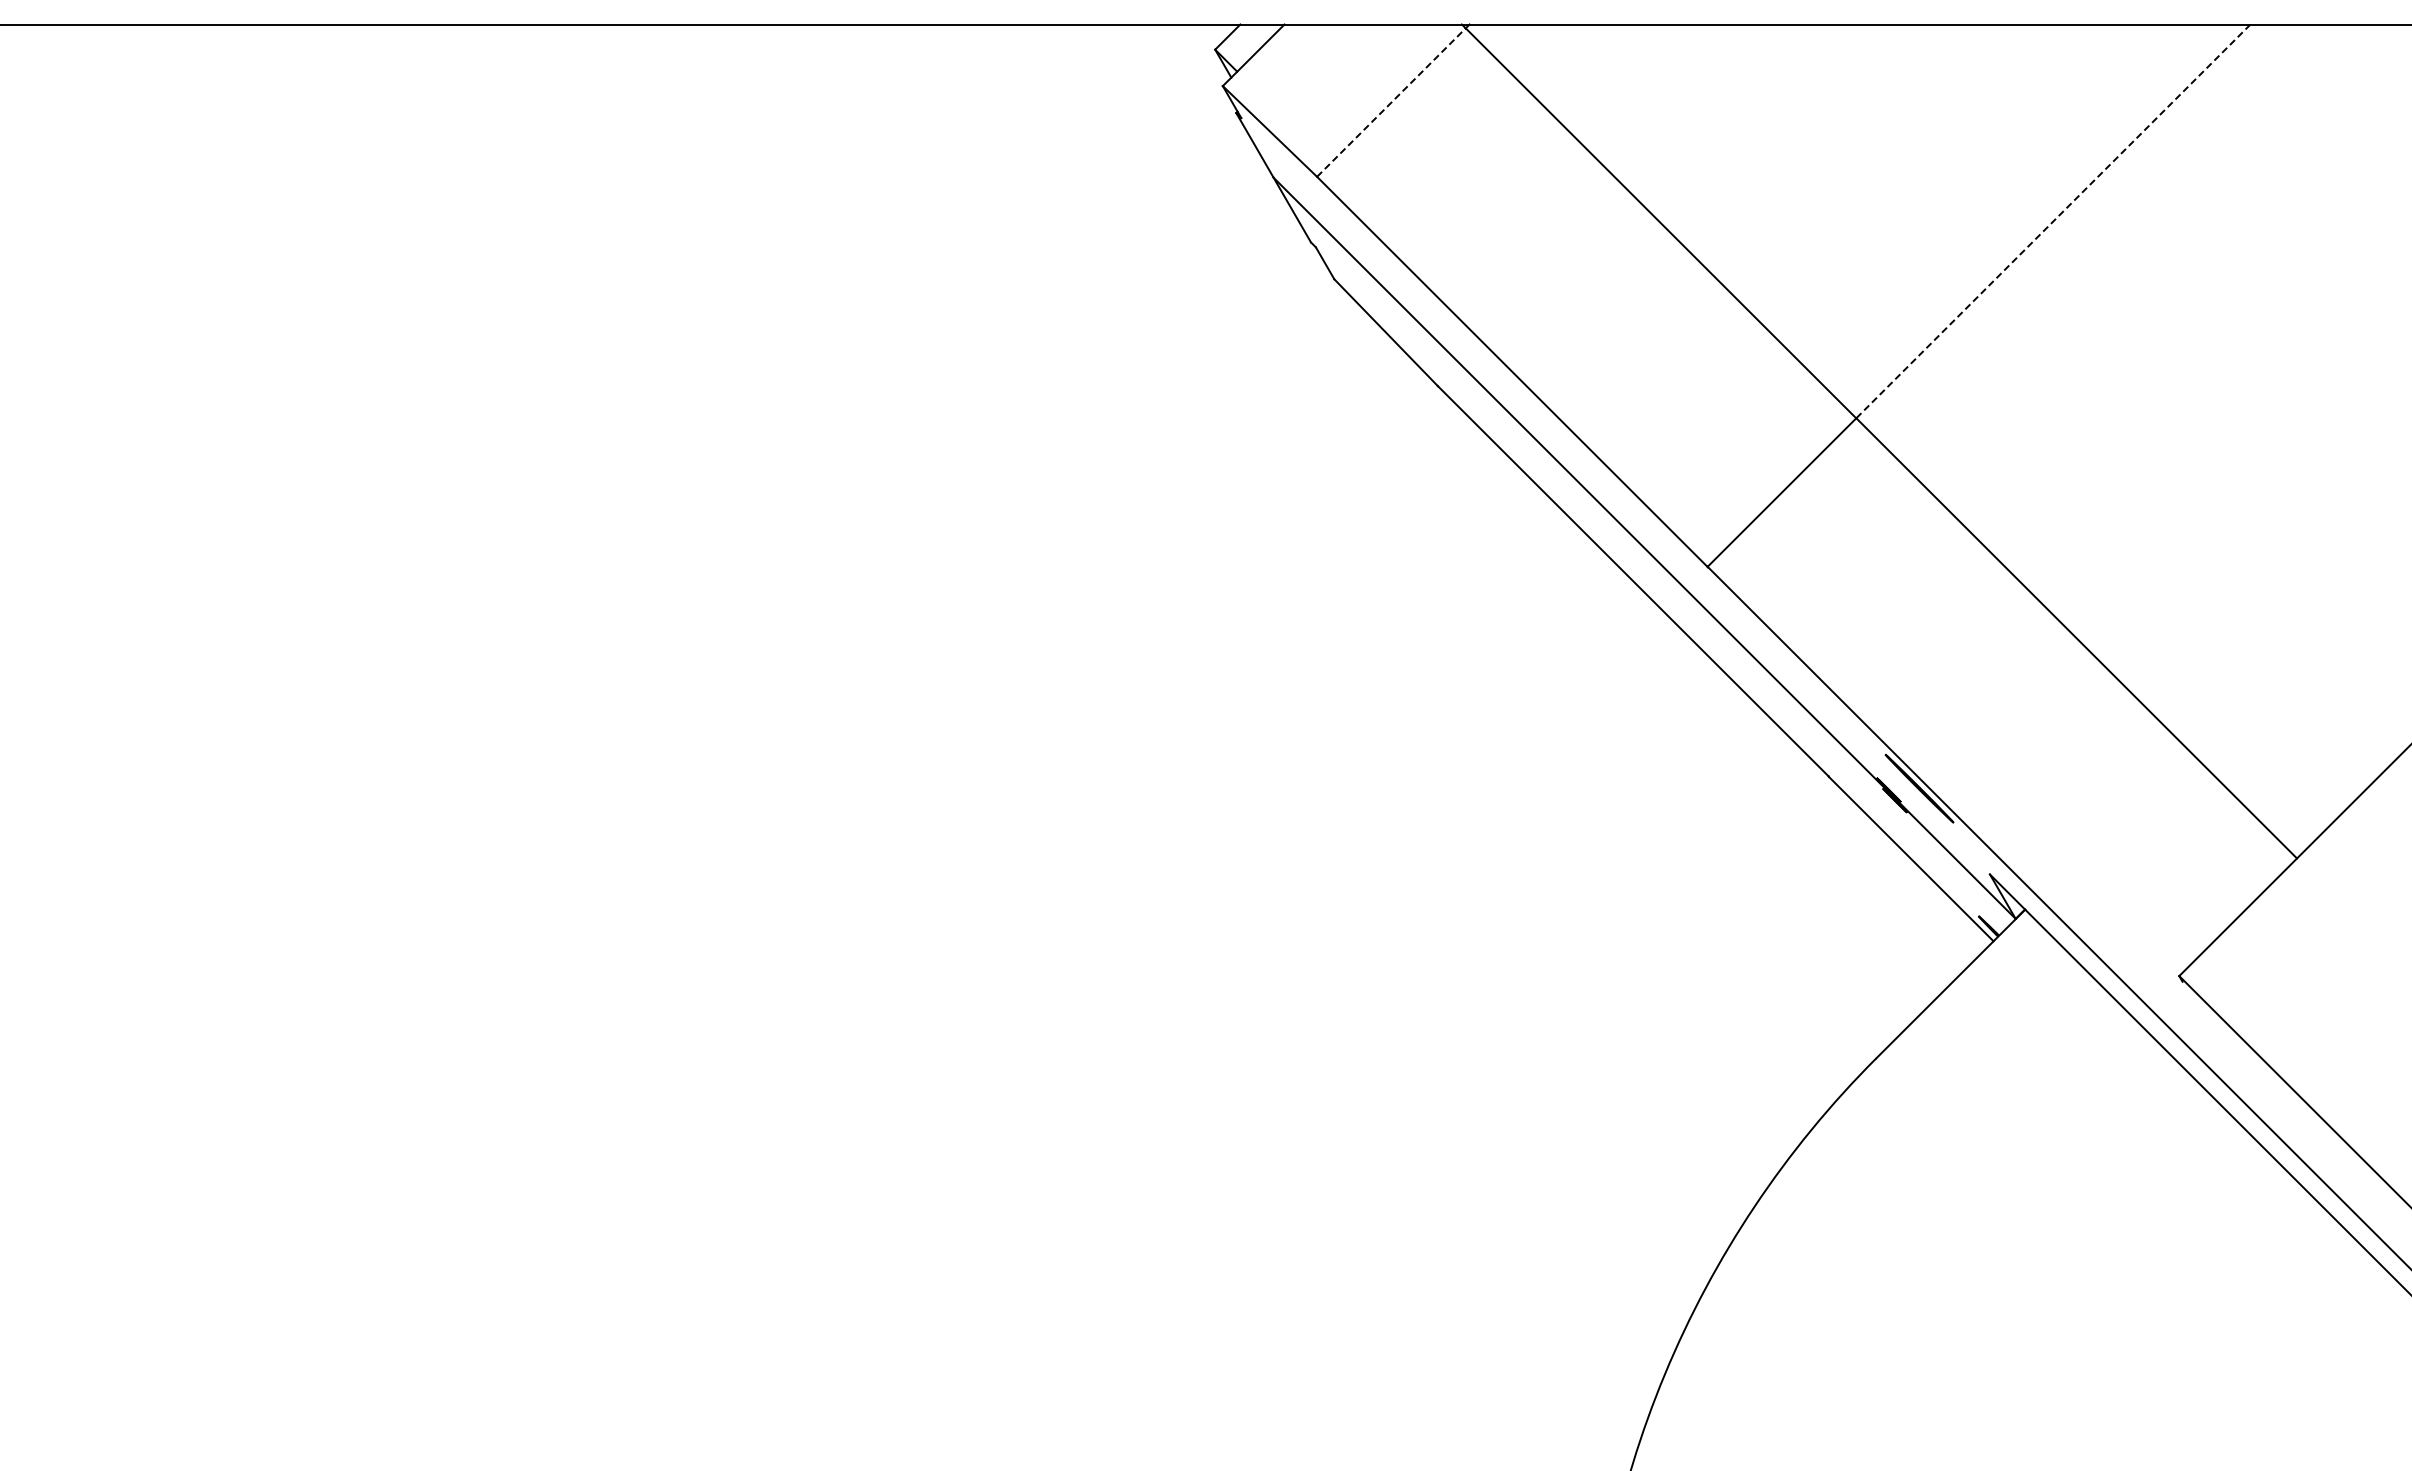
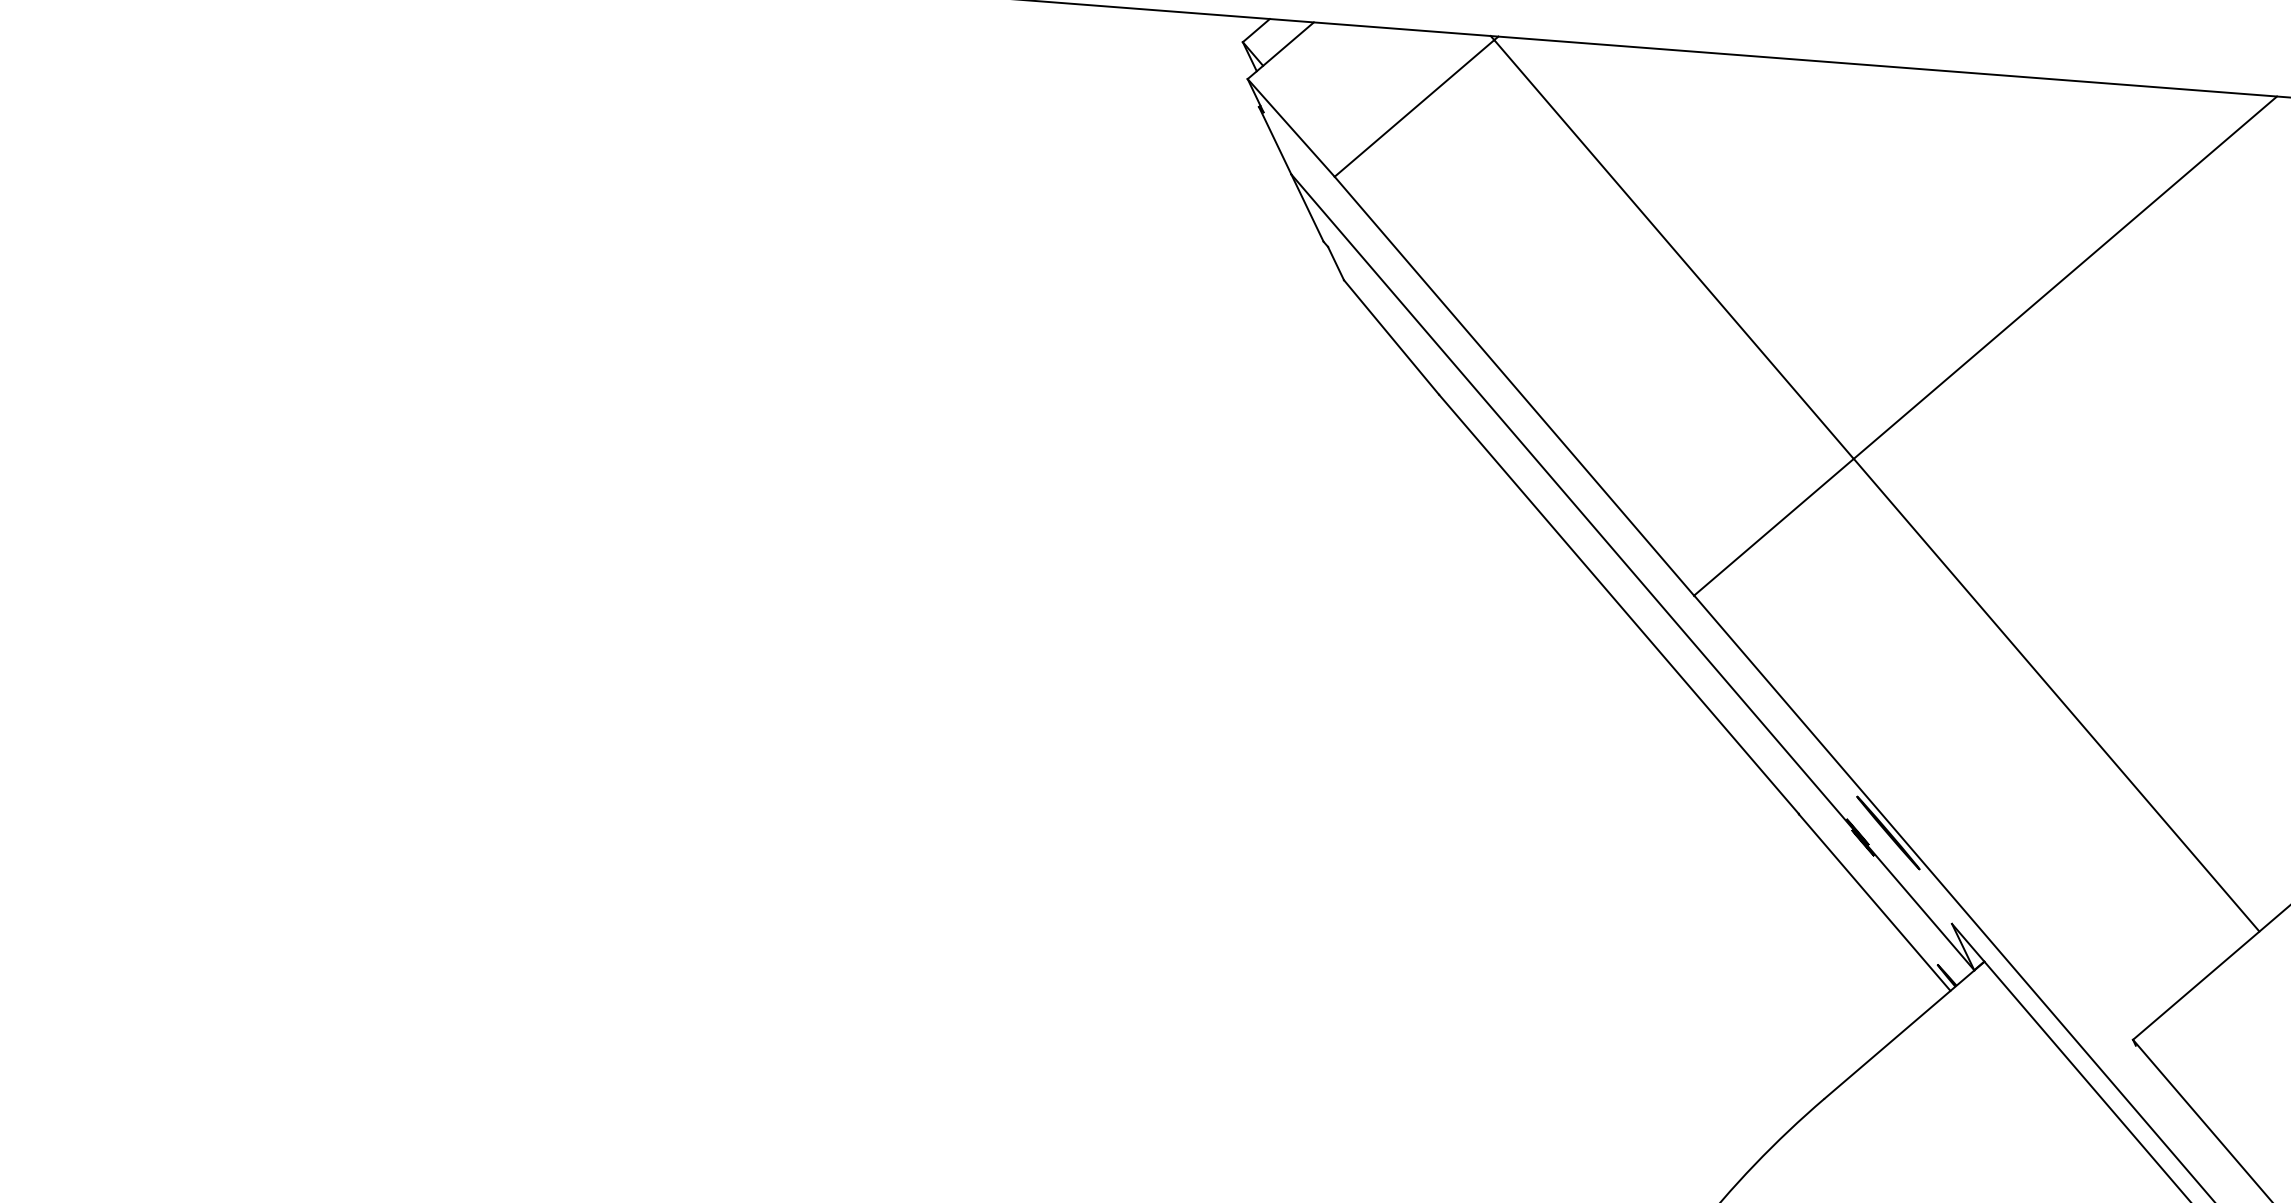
line: (1391, 102) -> (1414, 108), dashed -> solid
line: (2053, 221) -> (2065, 277), dashed -> solid

